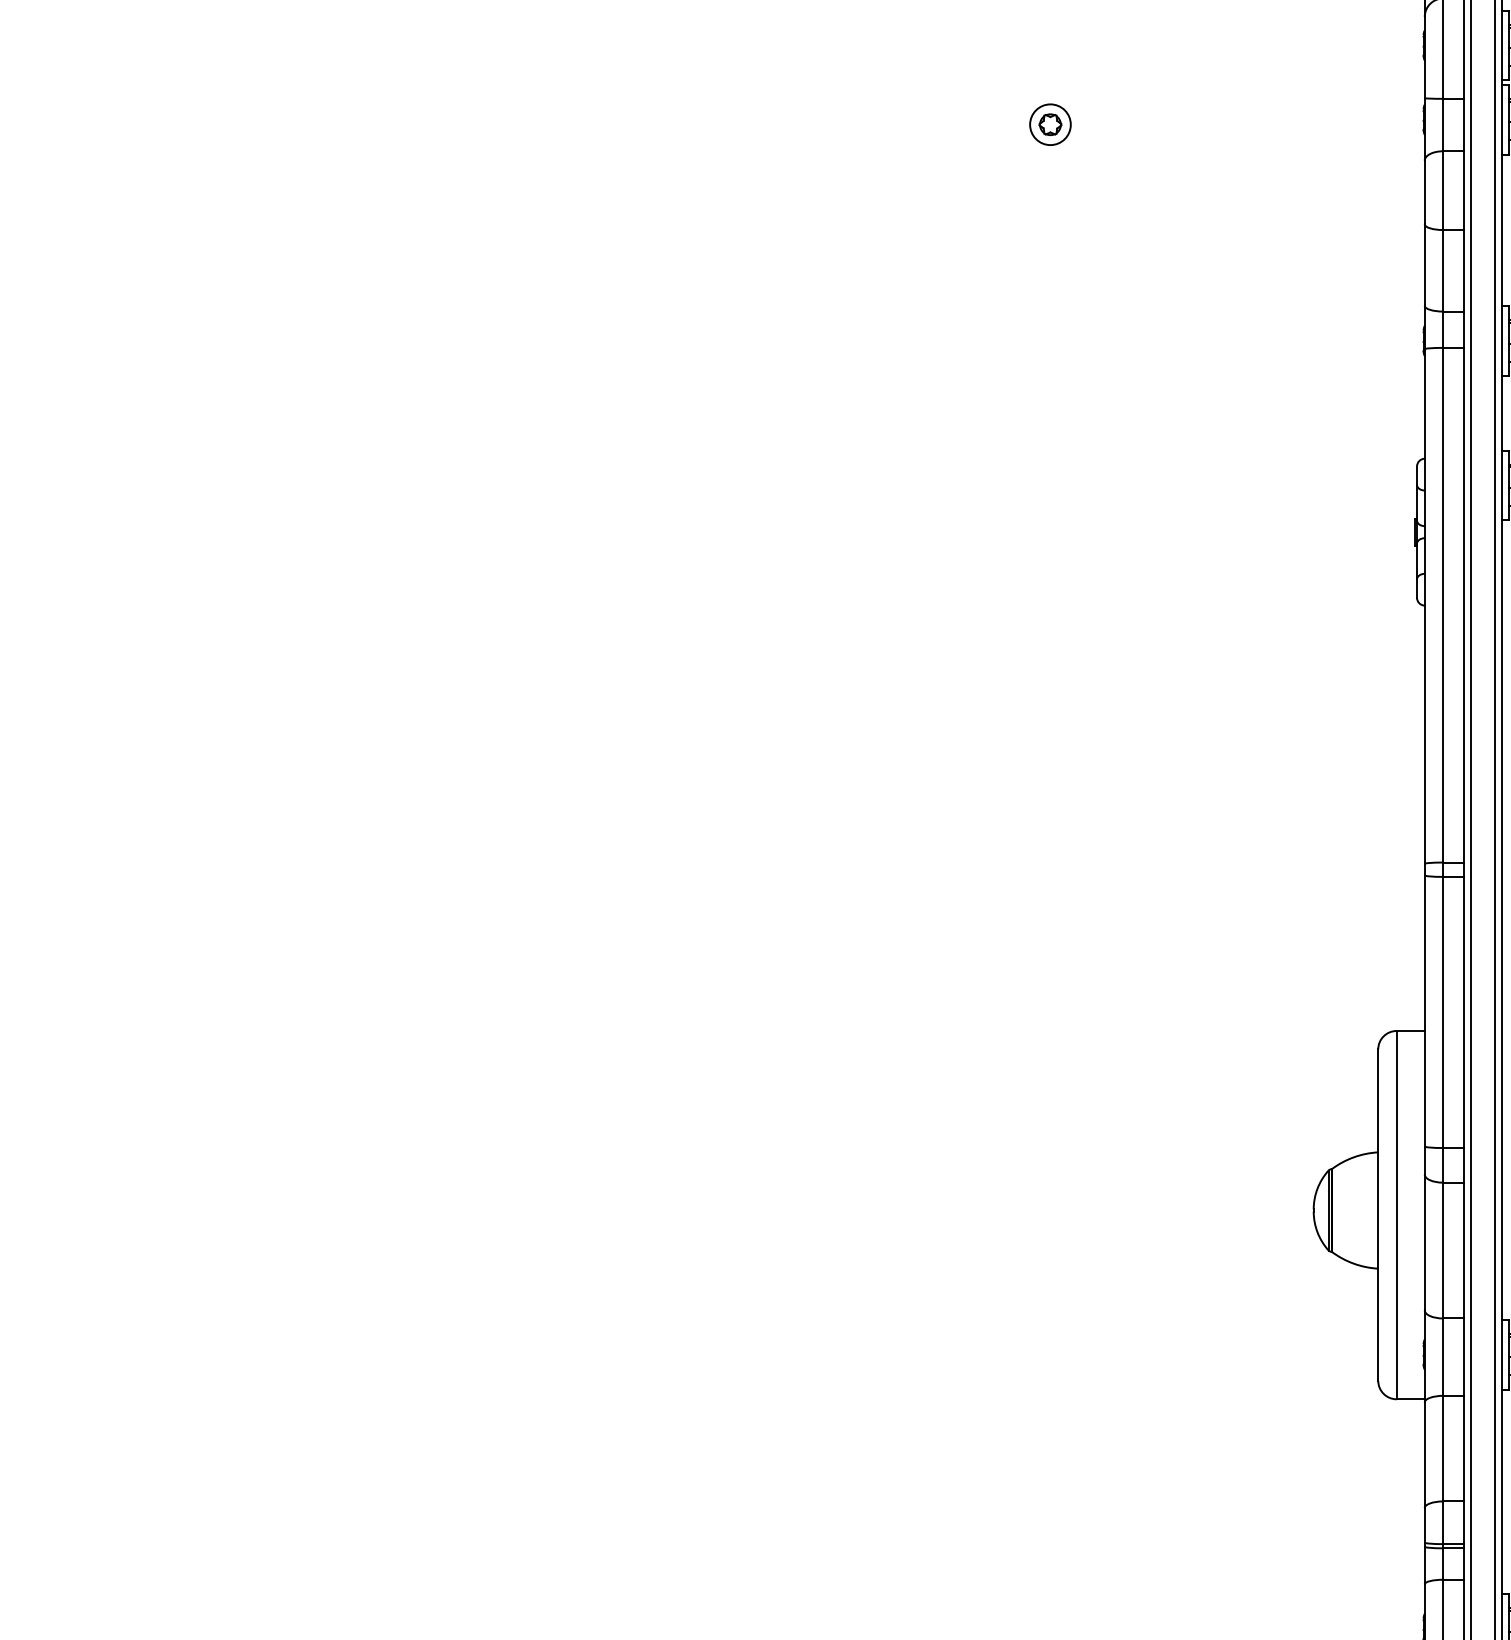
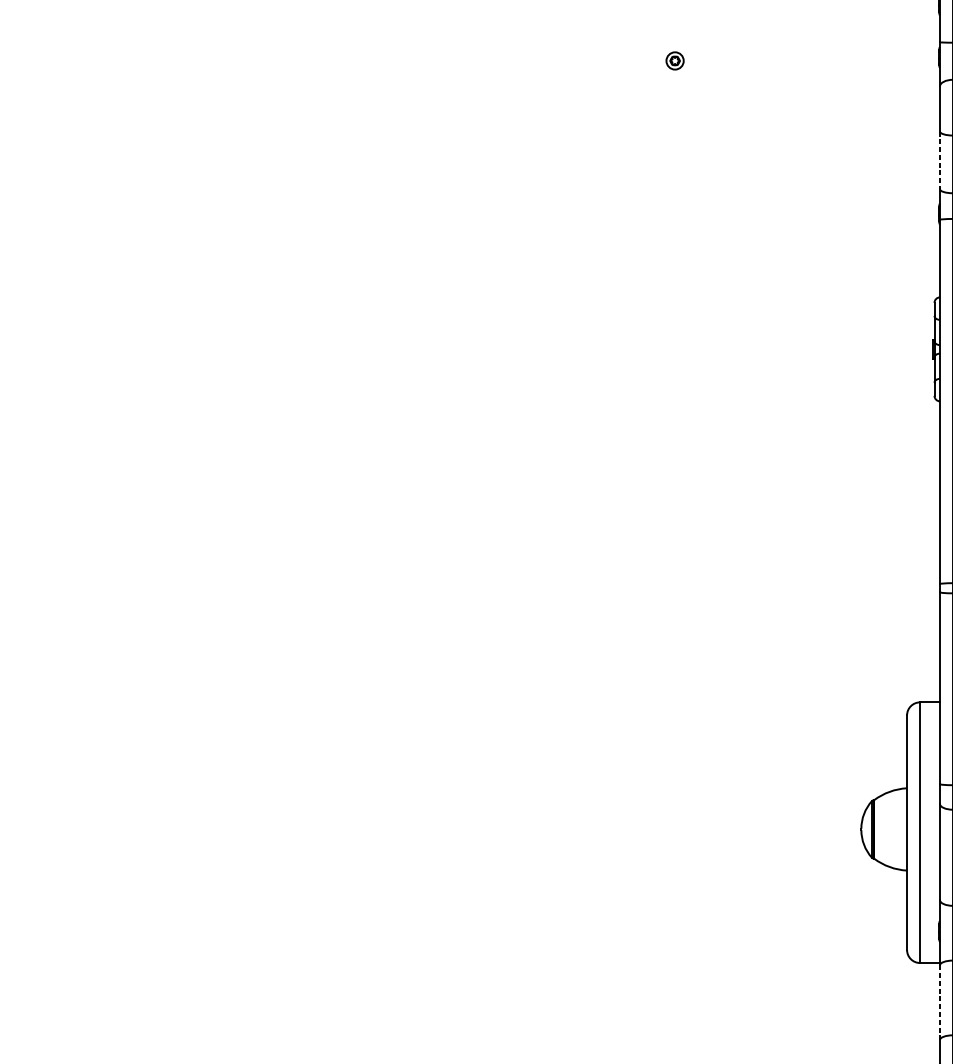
part: (1050, 124) -> (675, 60), size x0.6
line: (1424, 265) -> (939, 160), solid -> dashed
line: (1424, 1455) -> (939, 1002), solid -> dashed

